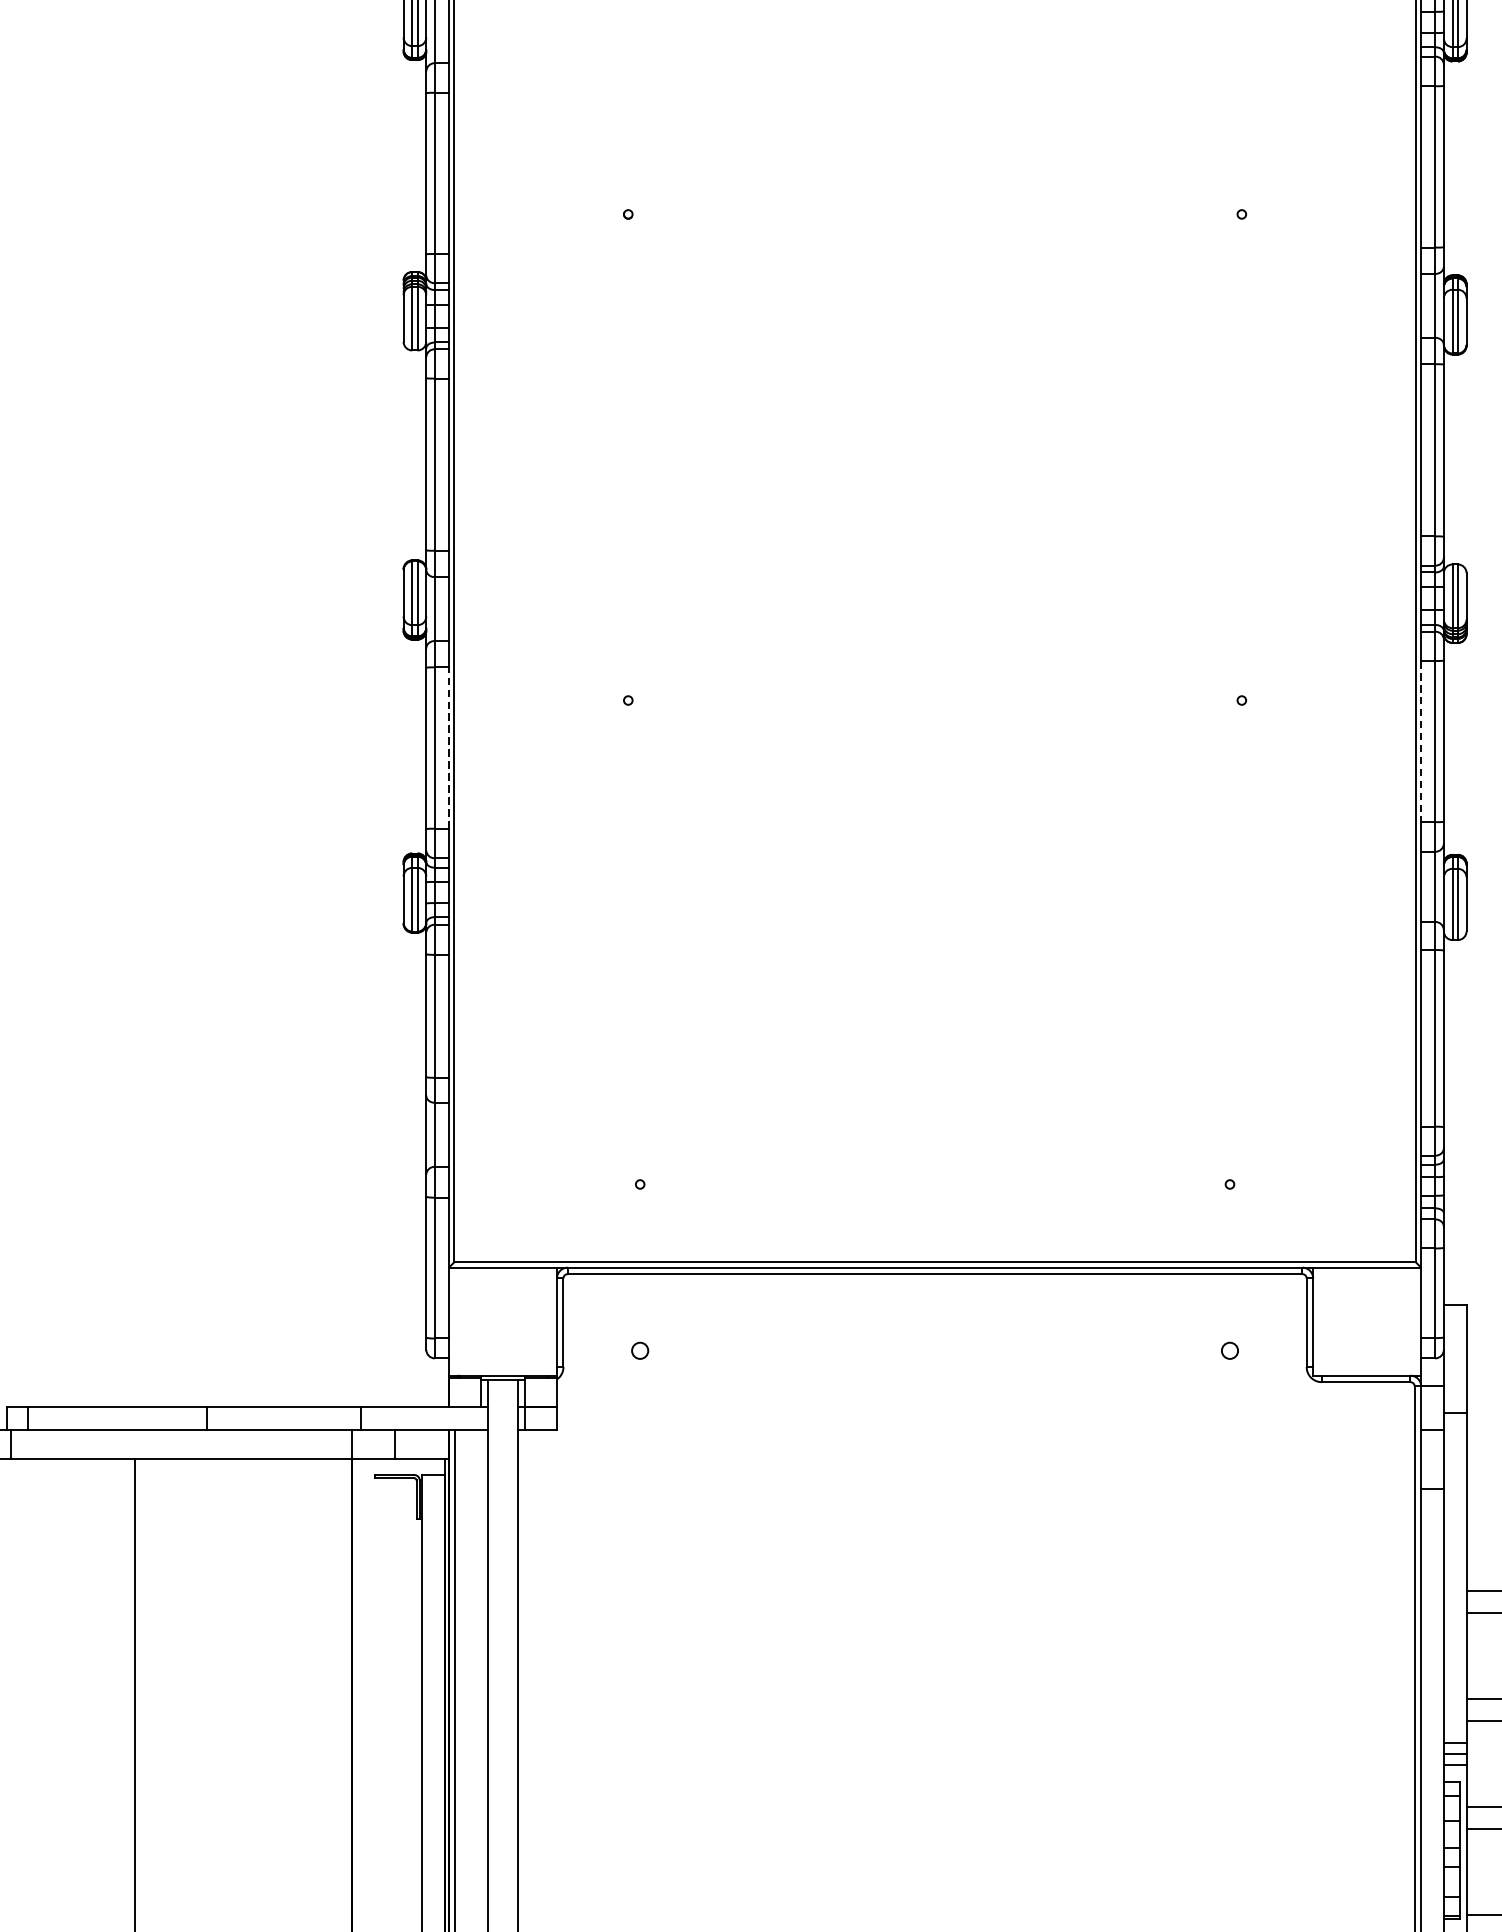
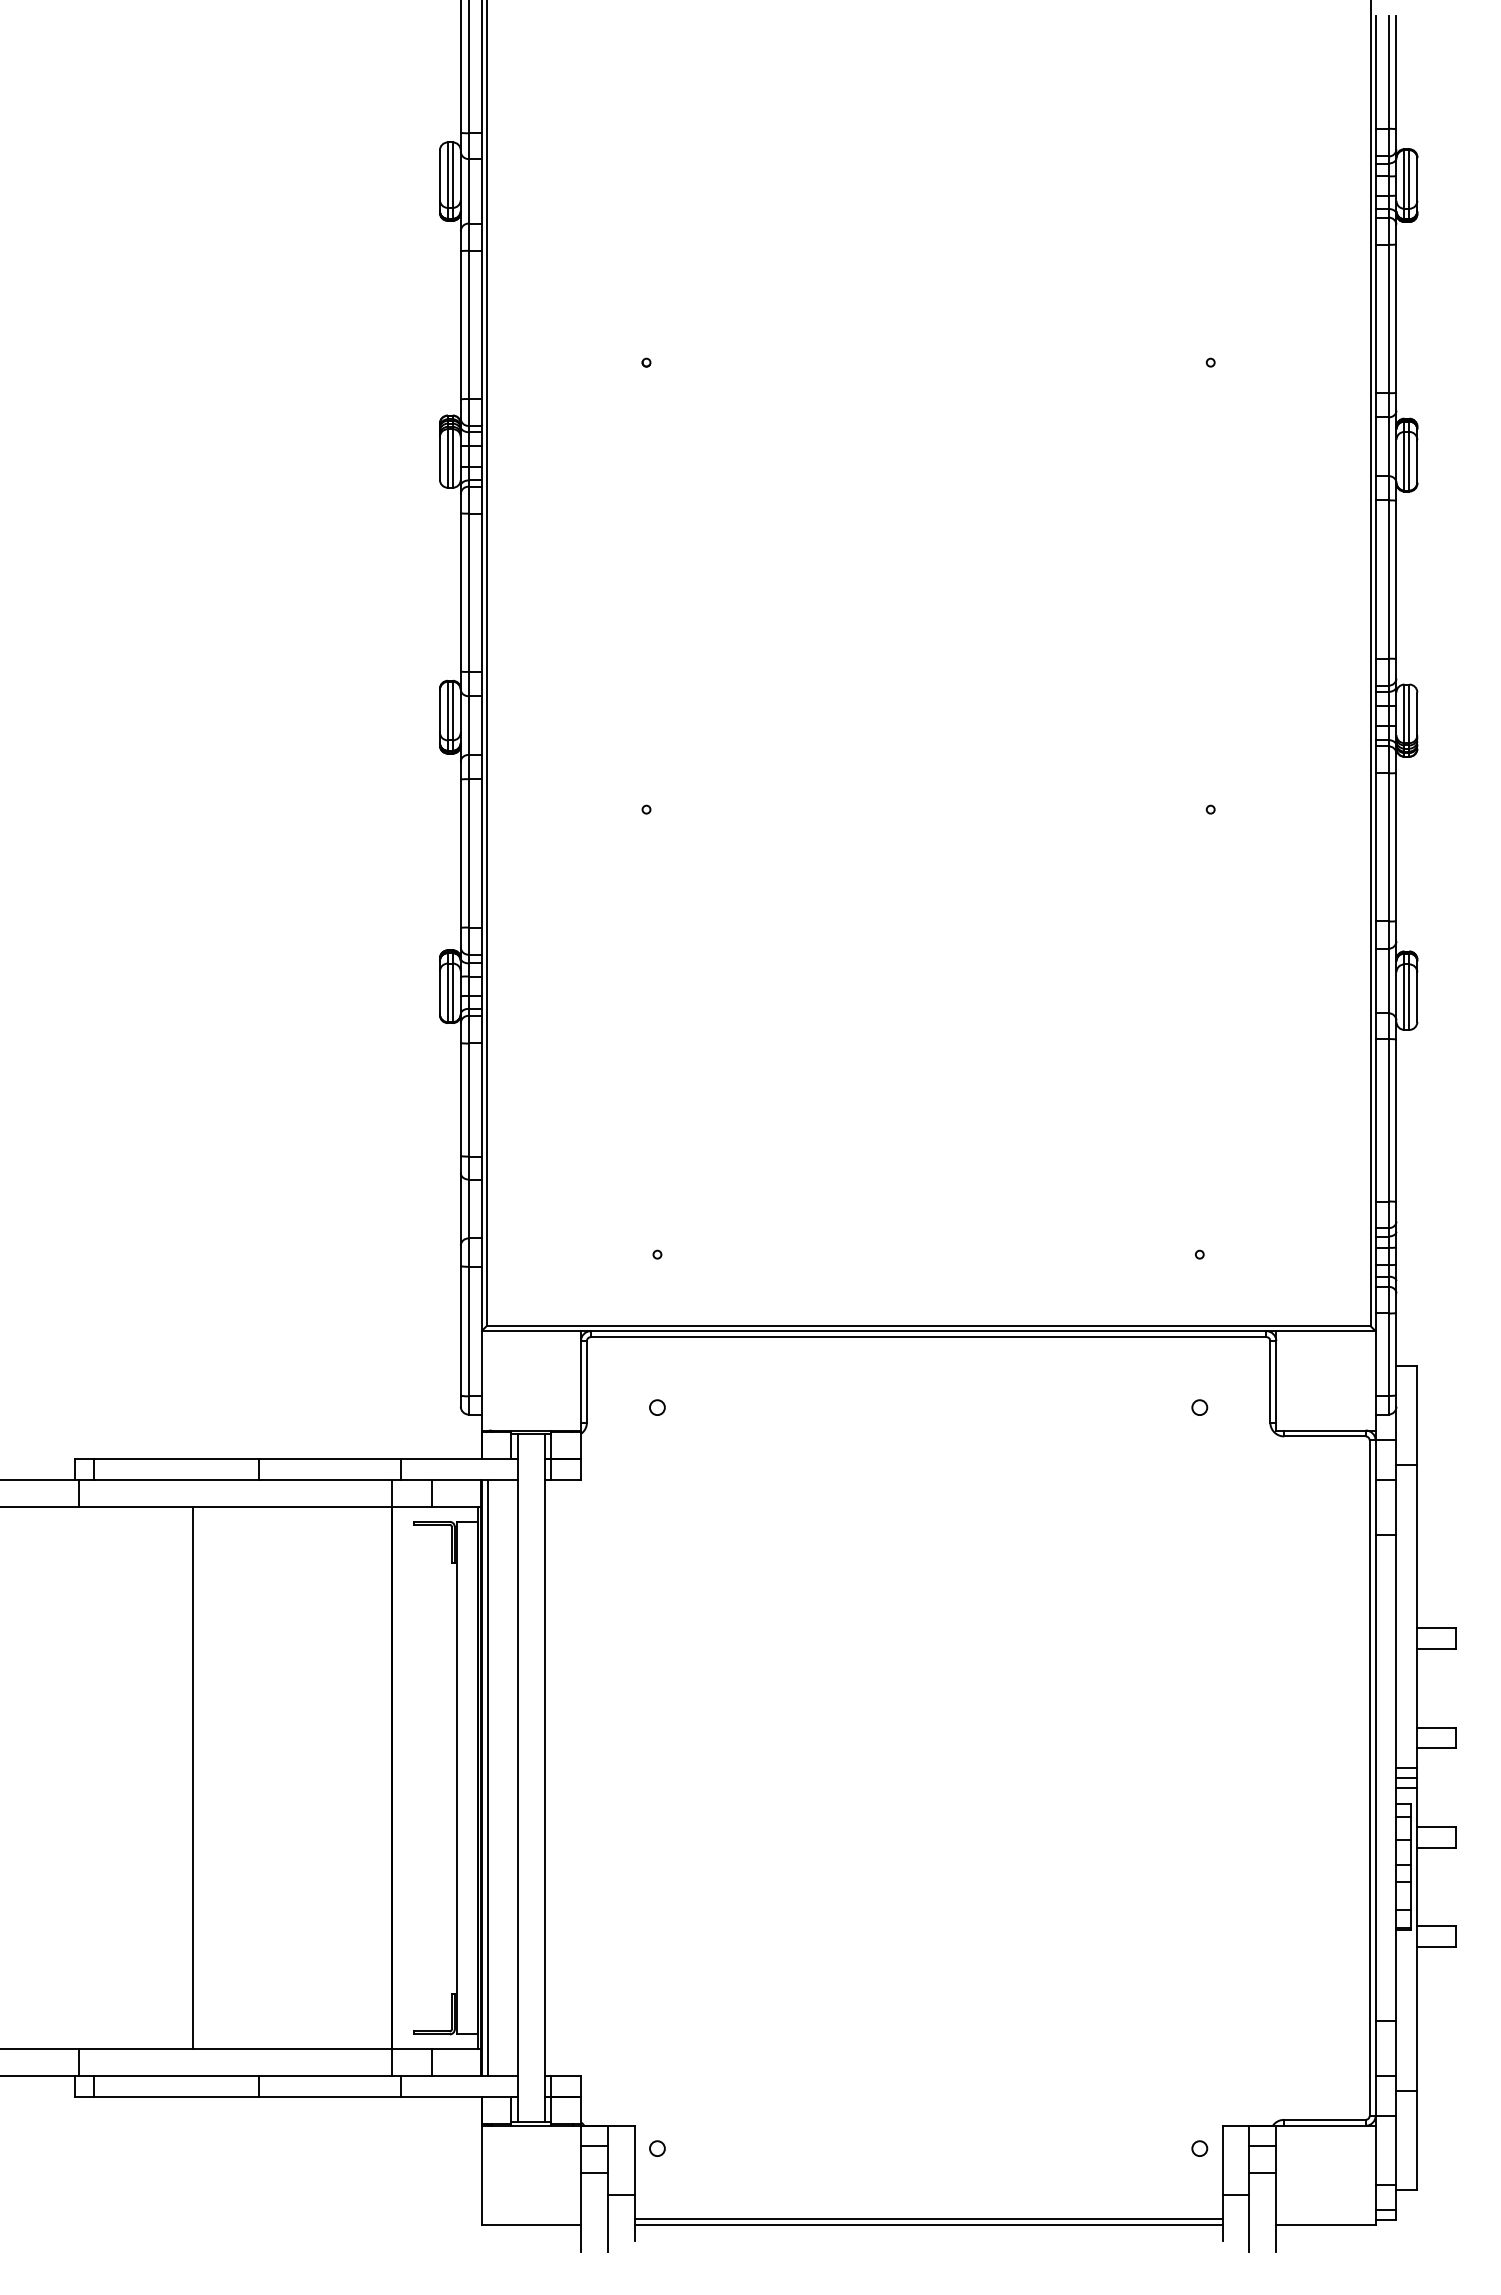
line: (1421, 741) -> (1375, 847), dashed -> solid
line: (448, 747) -> (481, 852), dashed -> solid

